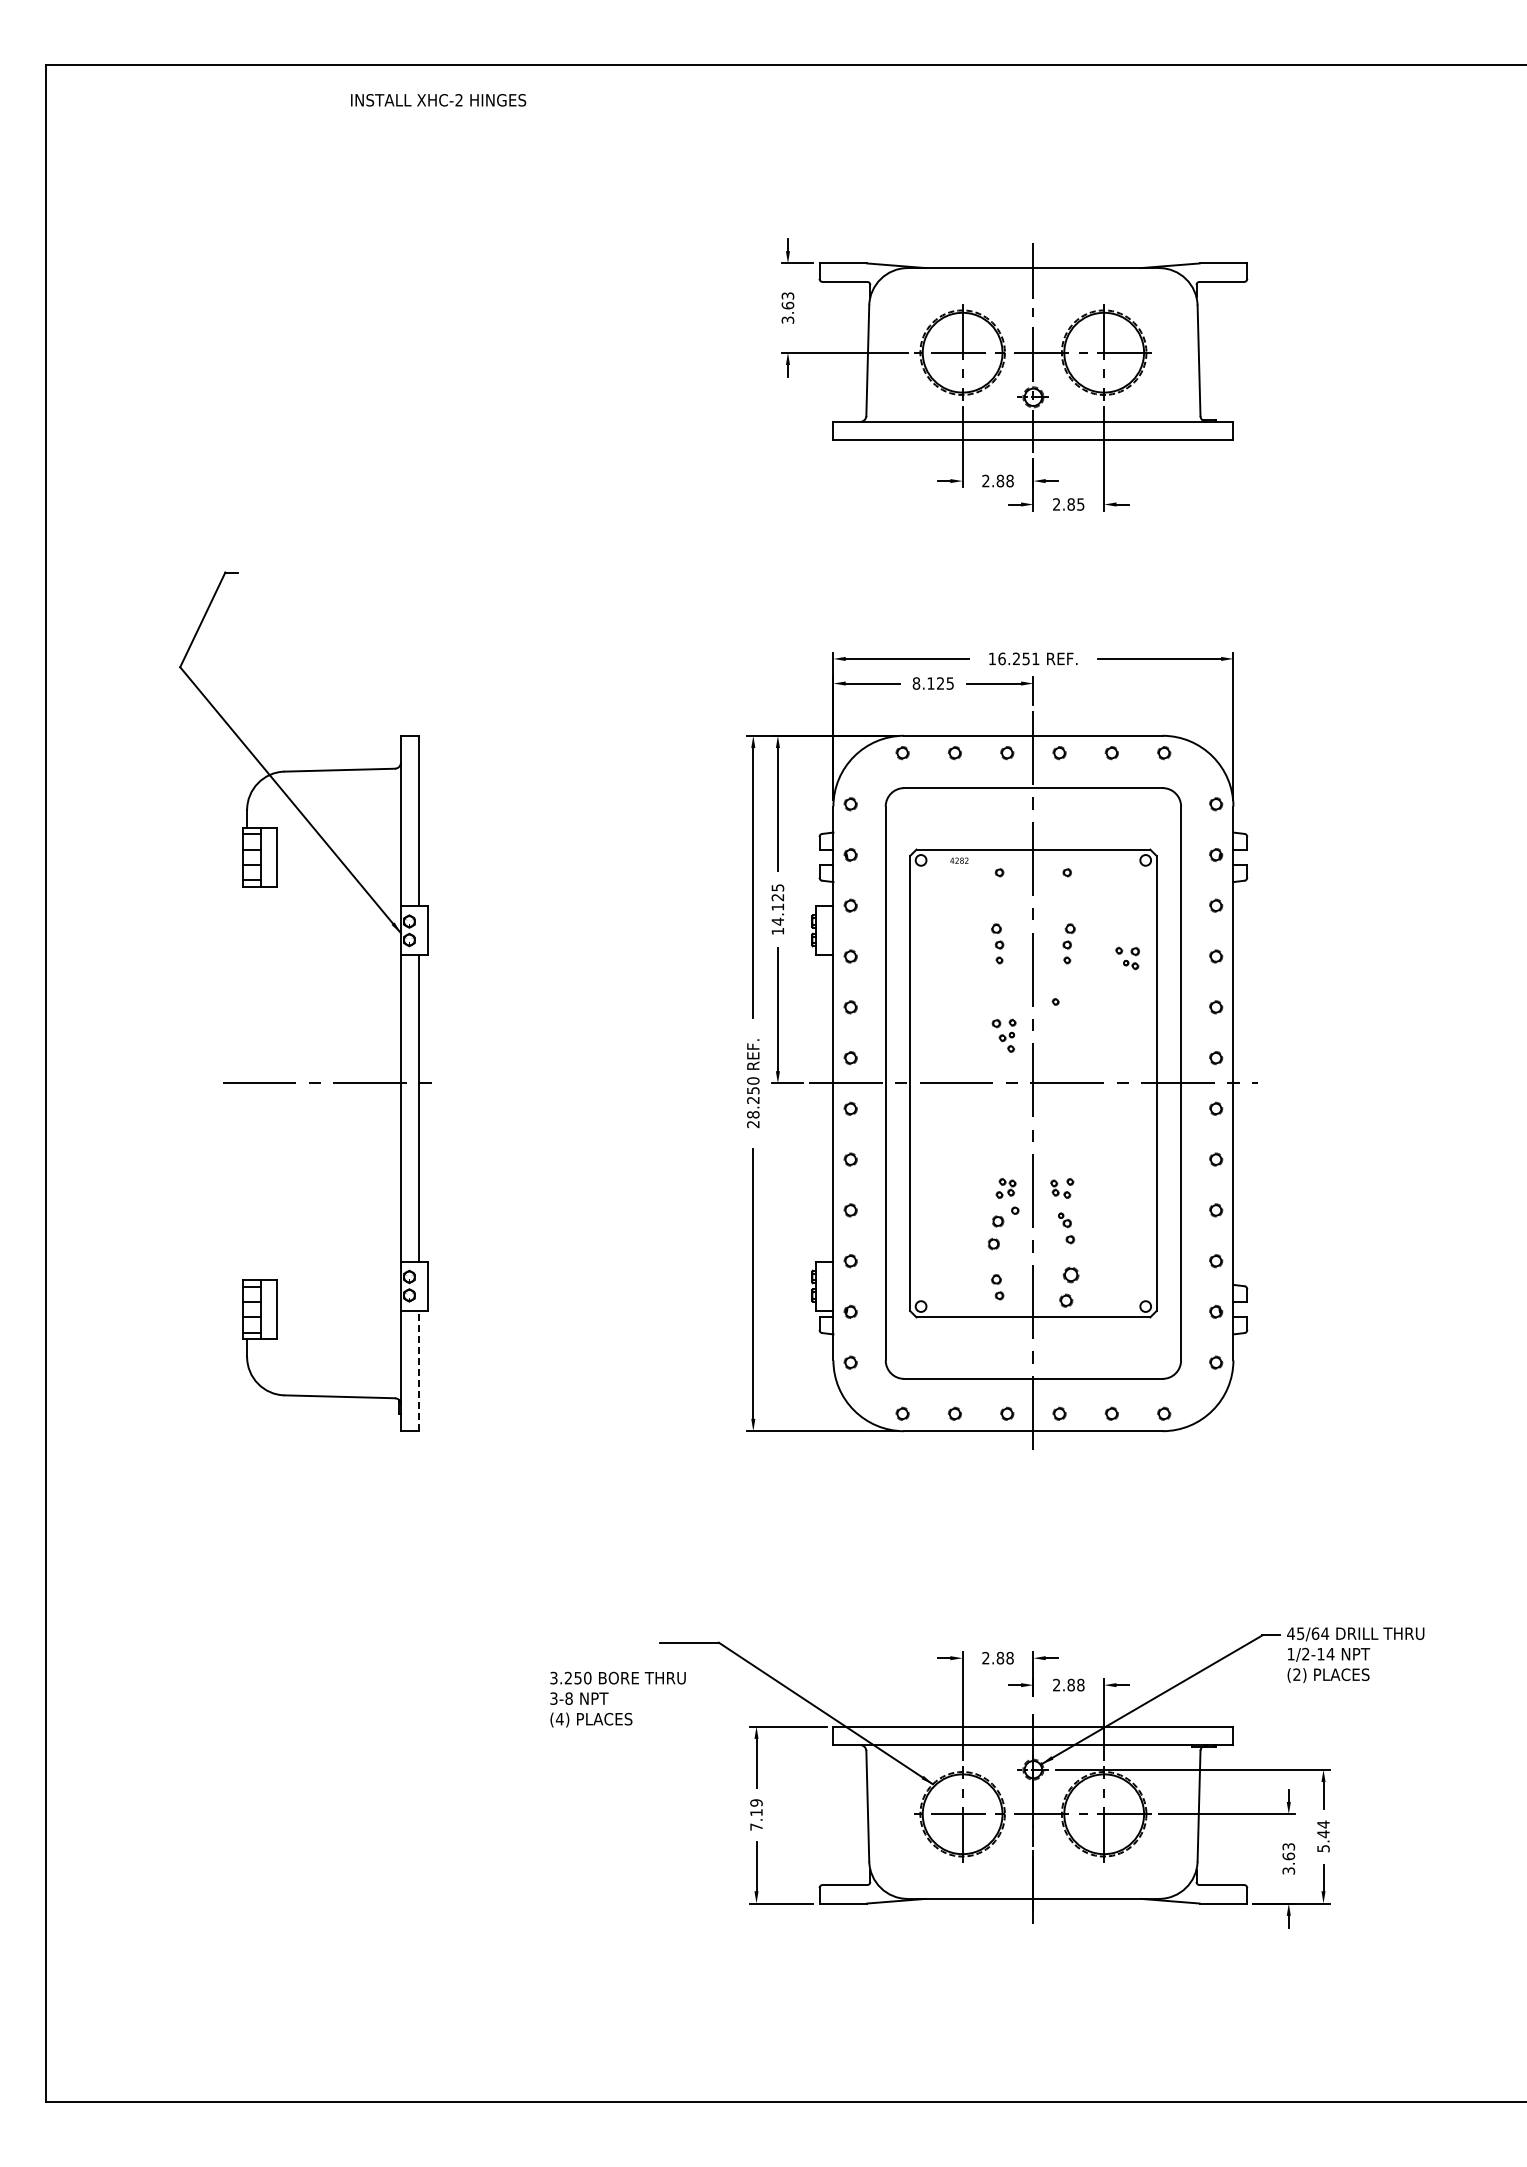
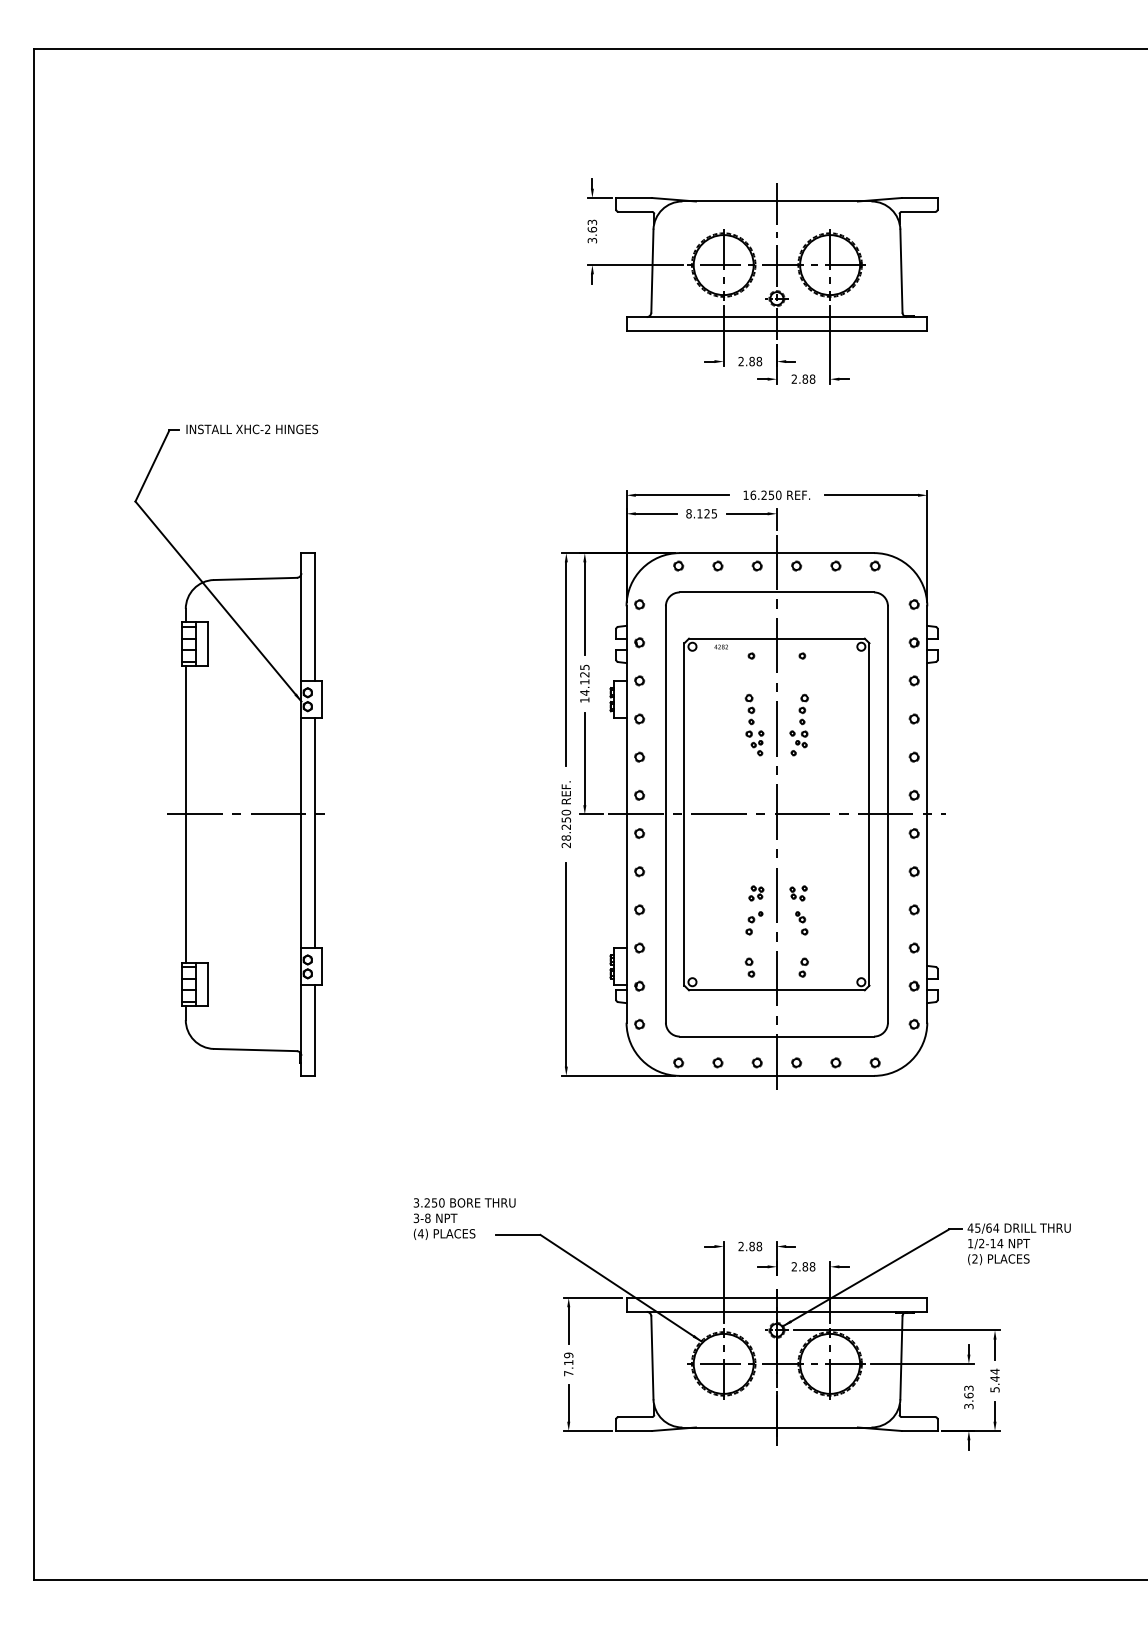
text: (438, 100) -> (252, 429), moved
text: (1080, 504) -> (812, 379), 2.85 -> 2.88
text: (1035, 658) -> (778, 494), 16.251 -> 16.250
part: (1127, 958) -> (798, 739), moved
part: (1003, 1035) -> (754, 743), moved
line: (247, 1083) -> (186, 814), added
part: (1003, 1228) -> (754, 923), size x0.71
part: (1068, 1287) -> (803, 967), size x0.62
line: (419, 1370) -> (315, 1030), dashed -> solid
text: (617, 1699) -> (464, 1218), moved

